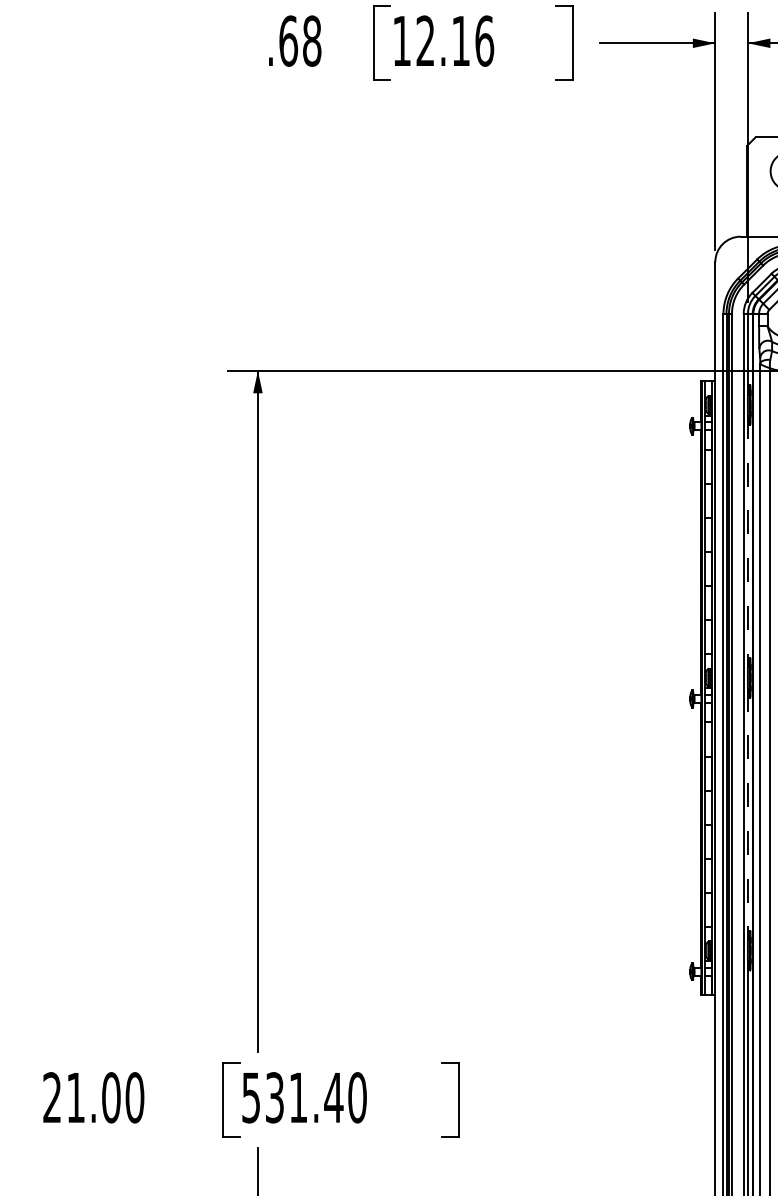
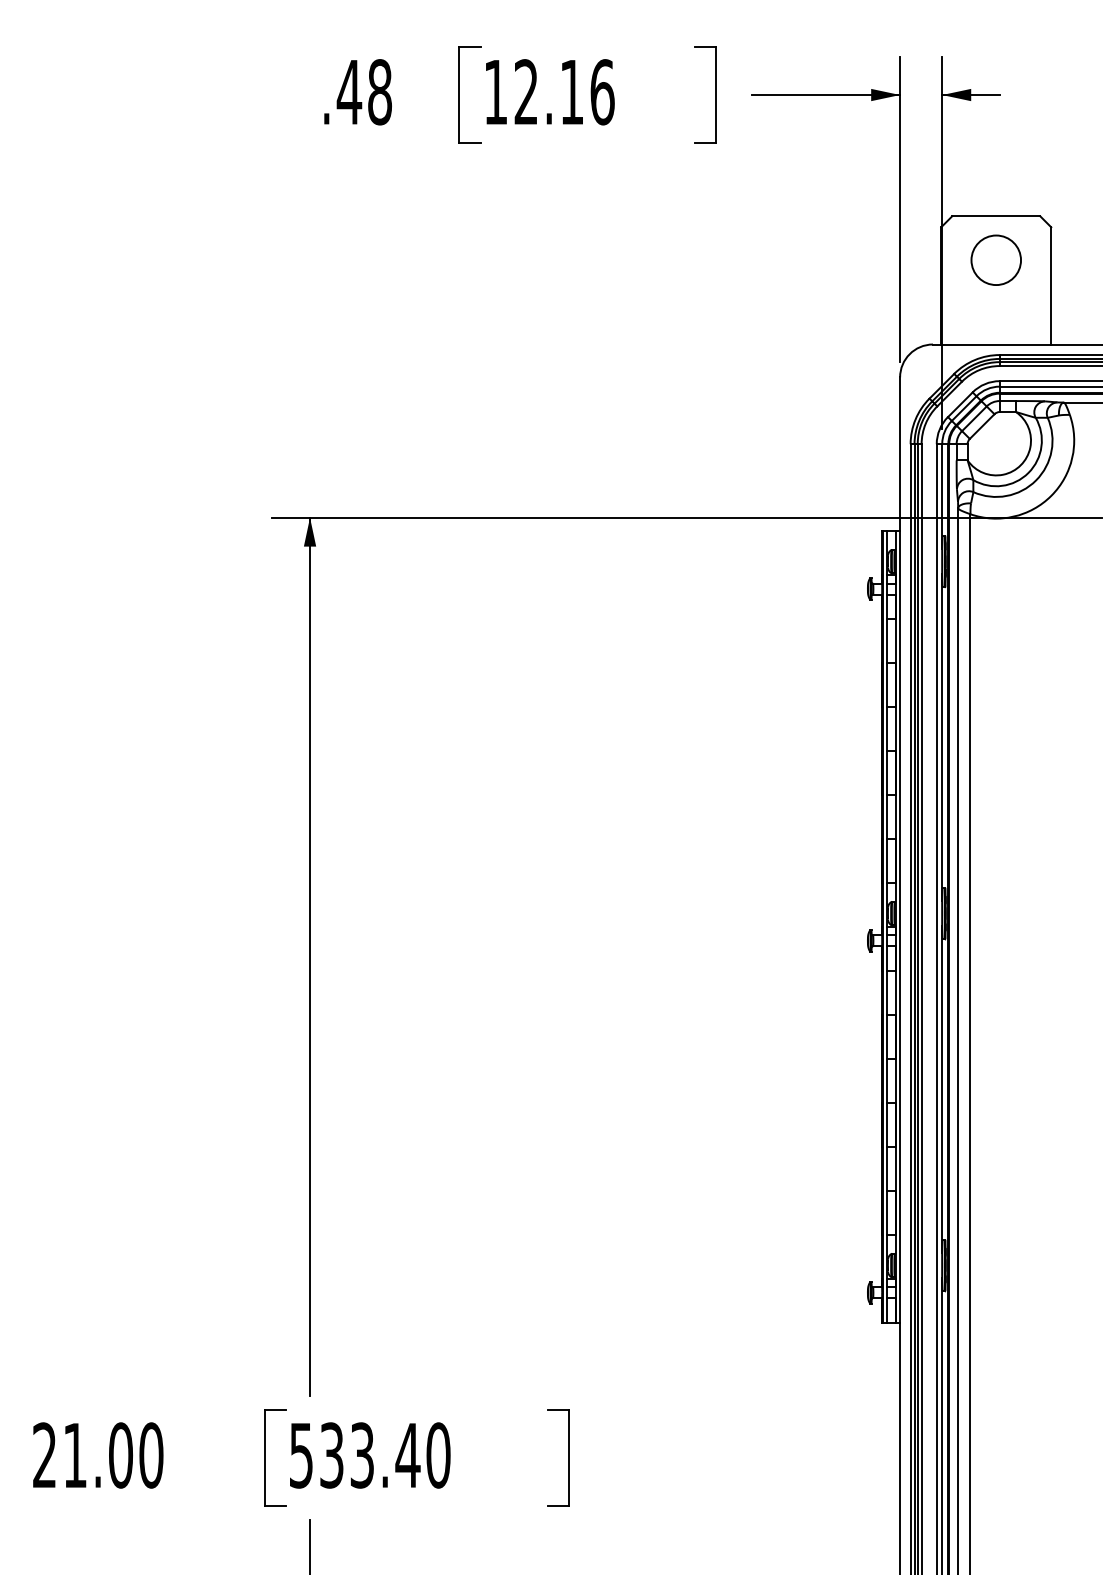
text: (288, 41) -> (349, 92), .68 -> .48
line: (748, 542) -> (942, 738), dashed -> solid
line: (748, 814) -> (942, 1090), dashed -> solid
text: (297, 1097) -> (361, 1455), 531.40 -> 533.40

